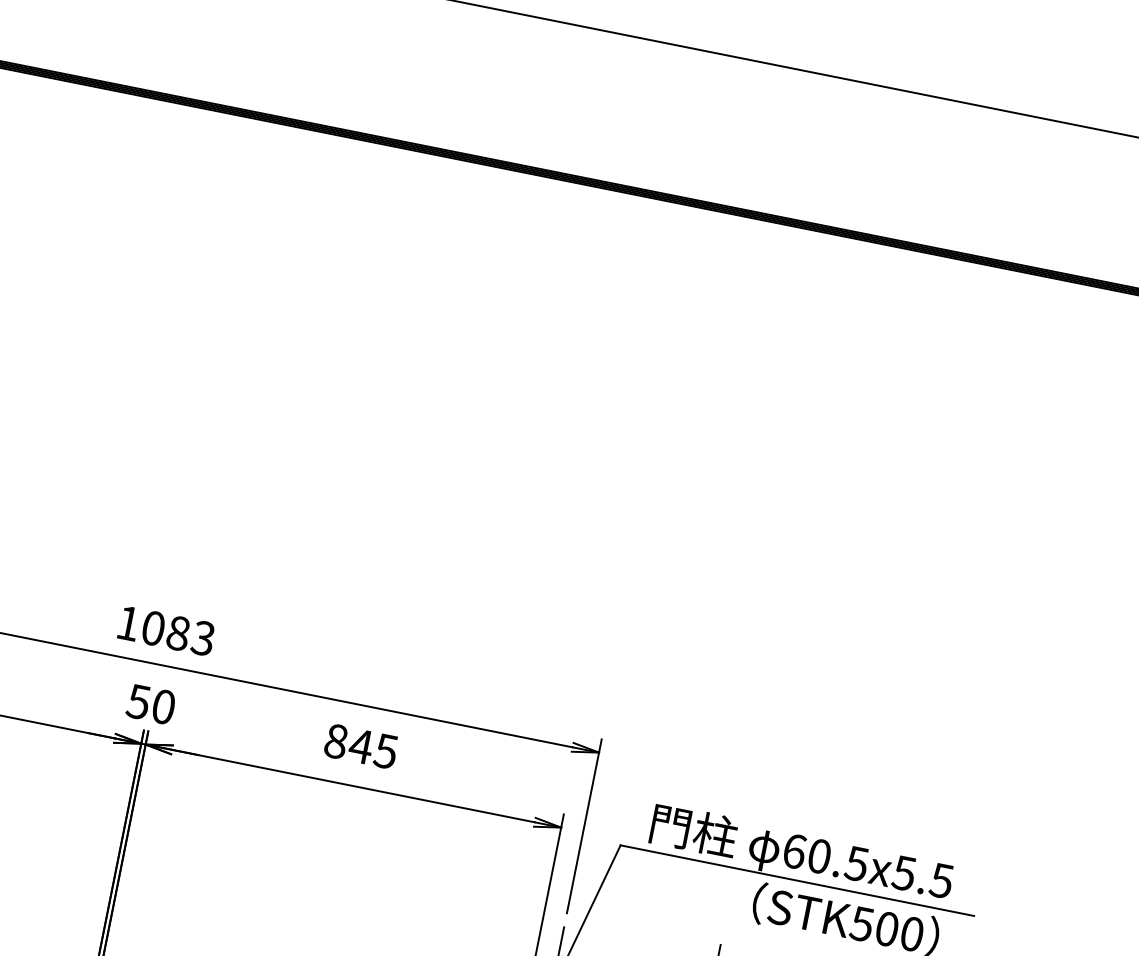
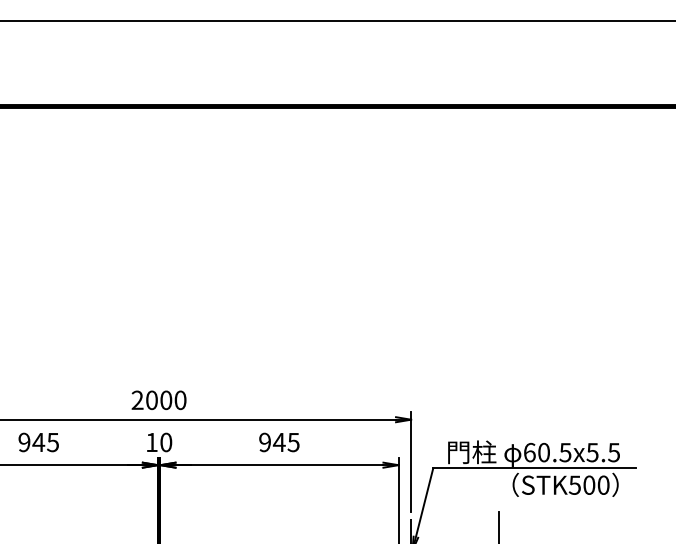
text: (165, 629) -> (158, 399), 1083 -> 2000
text: (137, 701) -> (151, 442), 50 -> 10
text: (336, 741) -> (265, 442), 845 -> 945

